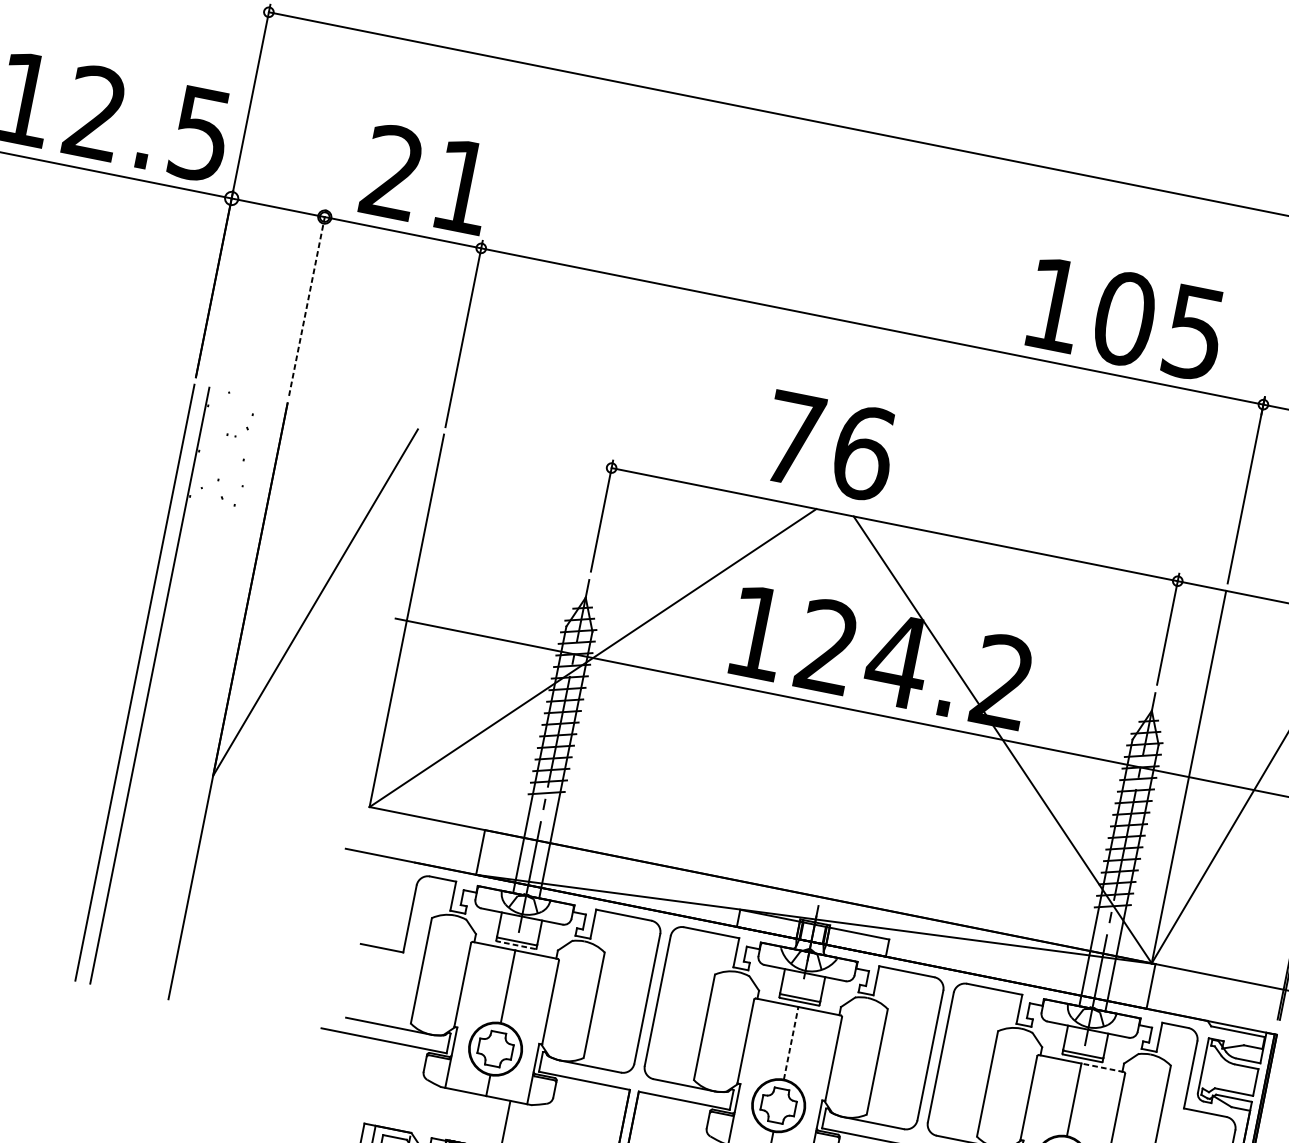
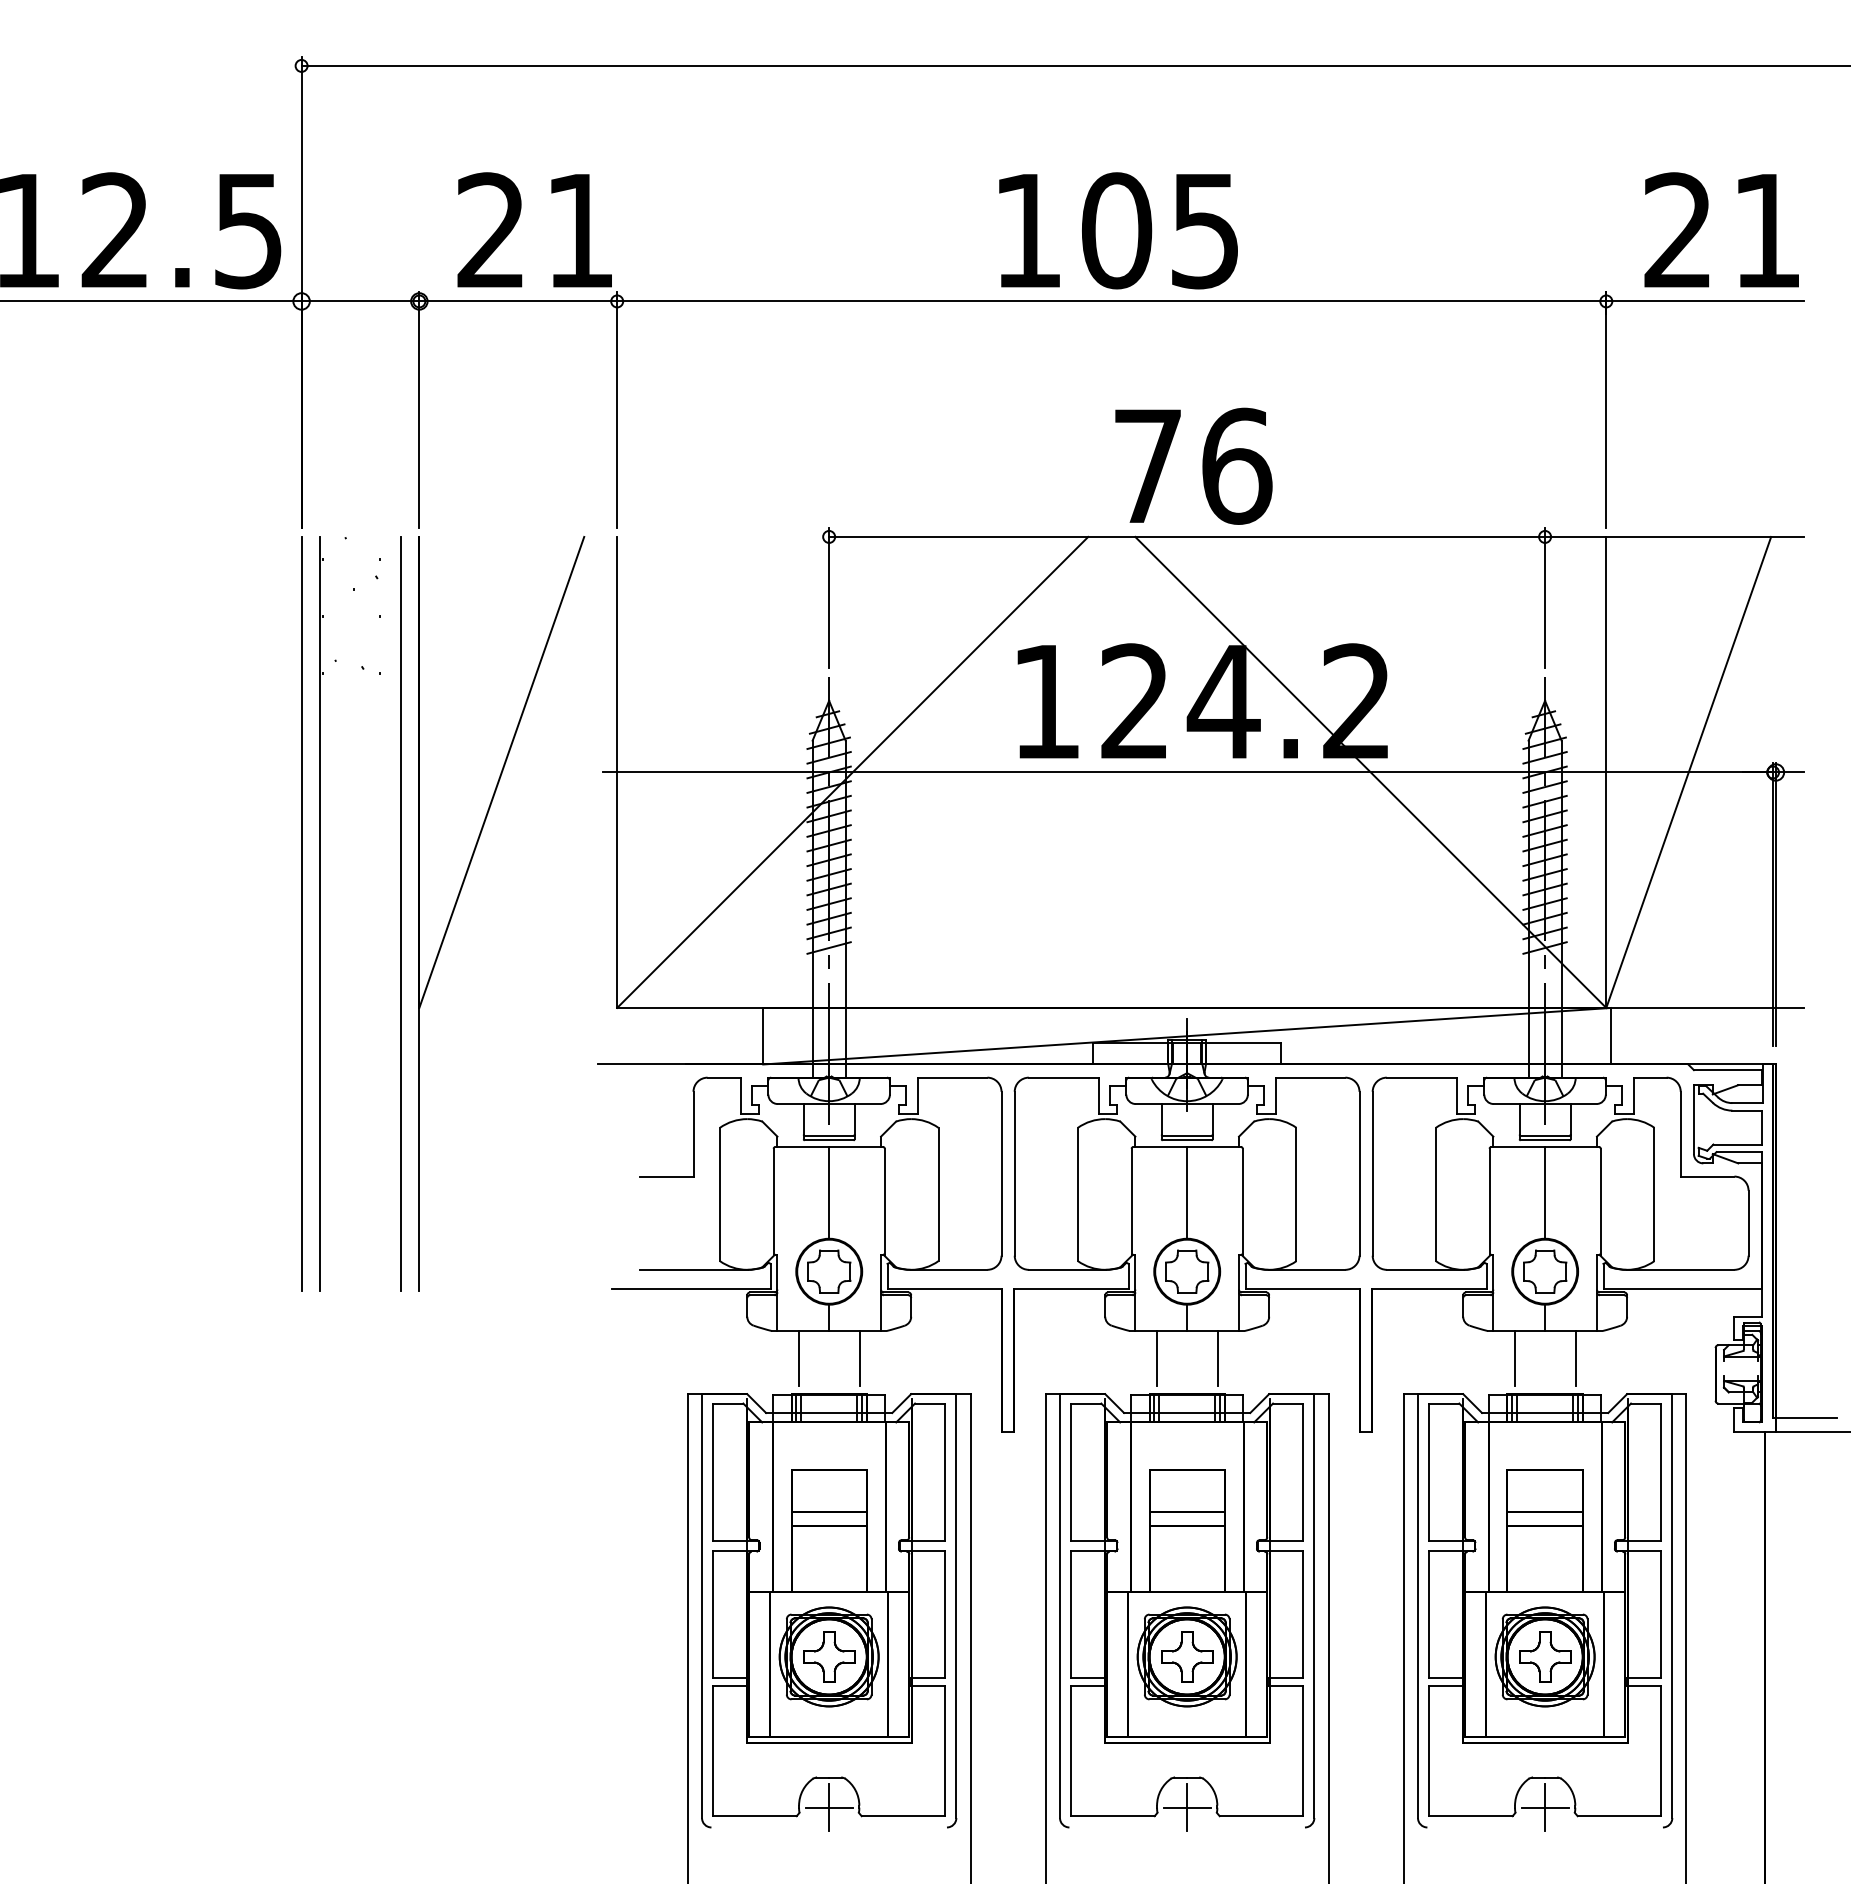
line: (307, 302) -> (419, 409), dashed -> solid
text: (1126, 318) -> (1118, 230), moved
text: (829, 445) -> (1193, 465), moved
line: (213, 698) -> (400, 913), added
line: (515, 945) -> (828, 1140), dashed -> solid
line: (791, 1043) -> (1187, 1192), dashed -> solid
line: (1103, 1067) -> (1572, 1146), dashed -> solid
line: (457, 1112) -> (798, 1358), added

